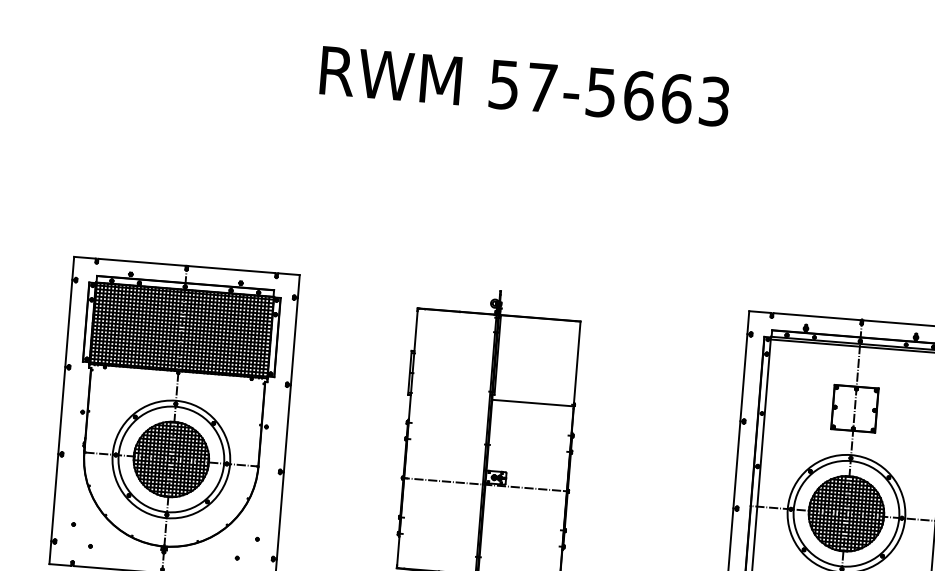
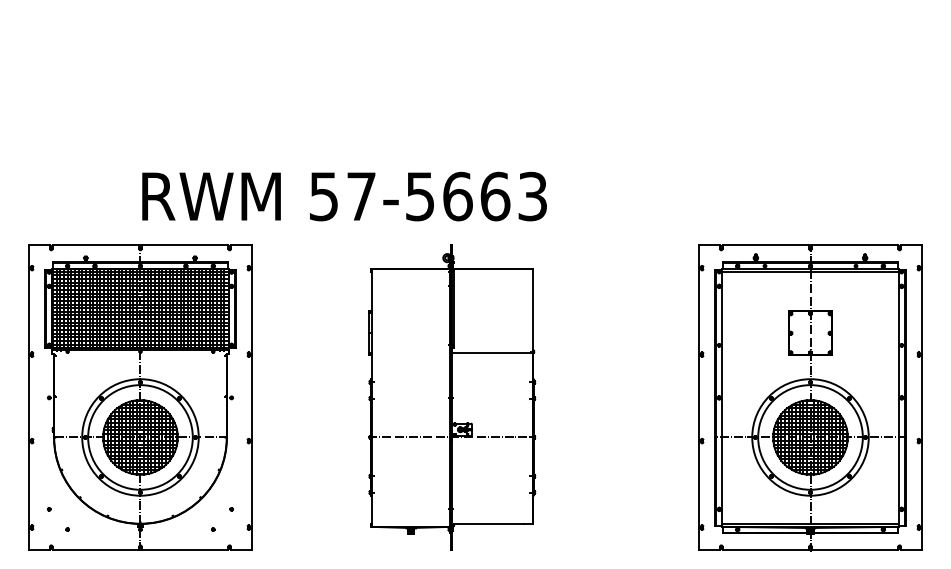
text: (524, 86) -> (344, 196), moved

